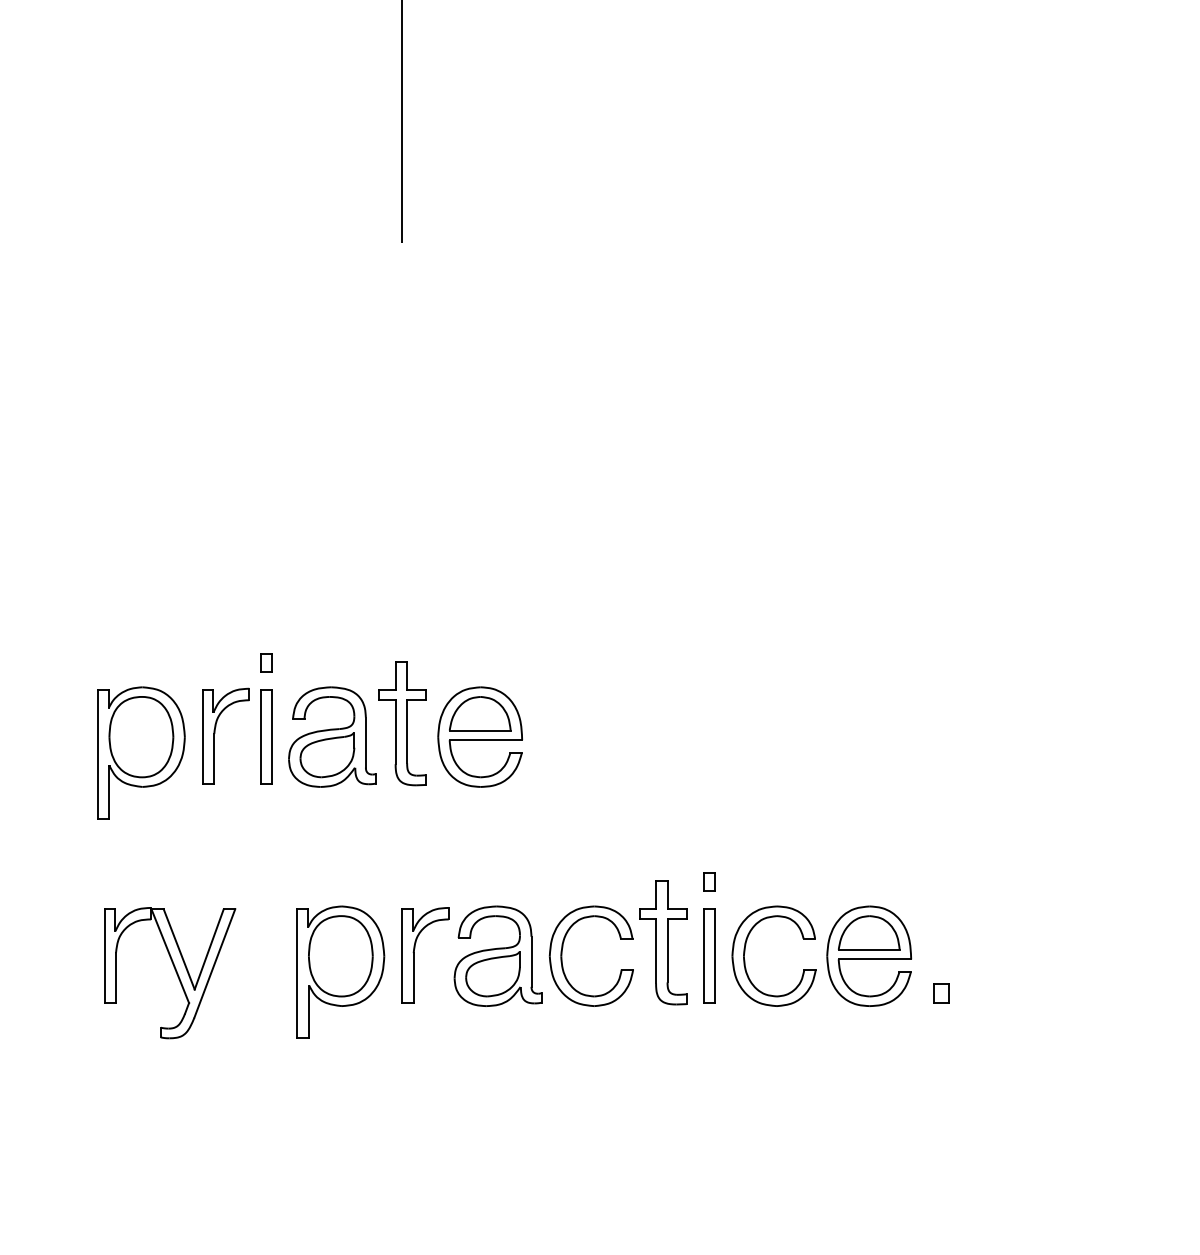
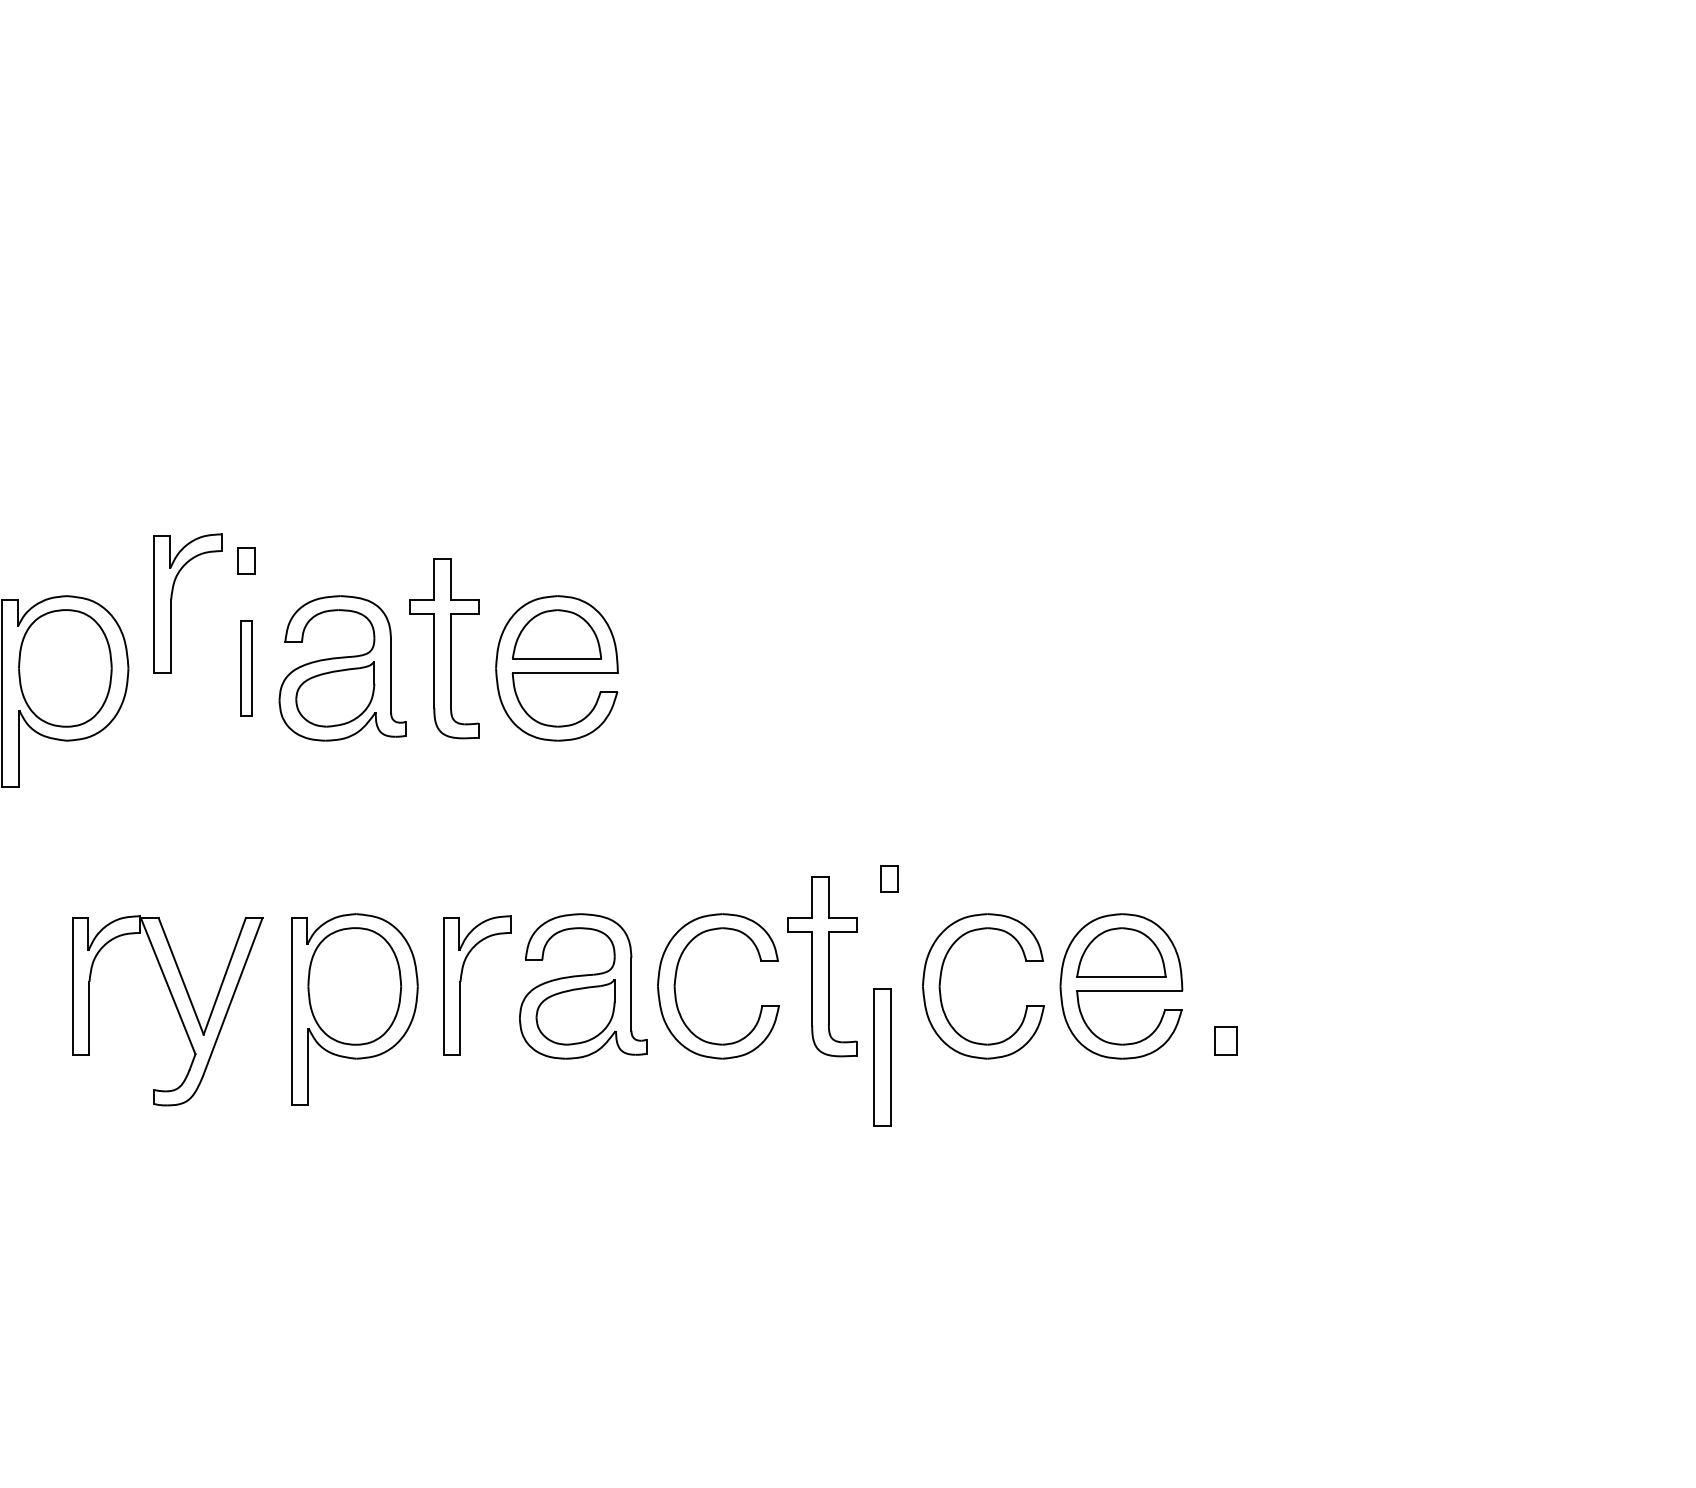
part: (215, 733) -> (172, 599), moved
part: (266, 736) -> (246, 667), size x0.7
part: (709, 955) -> (882, 1056), moved
part: (170, 973) -> (168, 1011), moved

